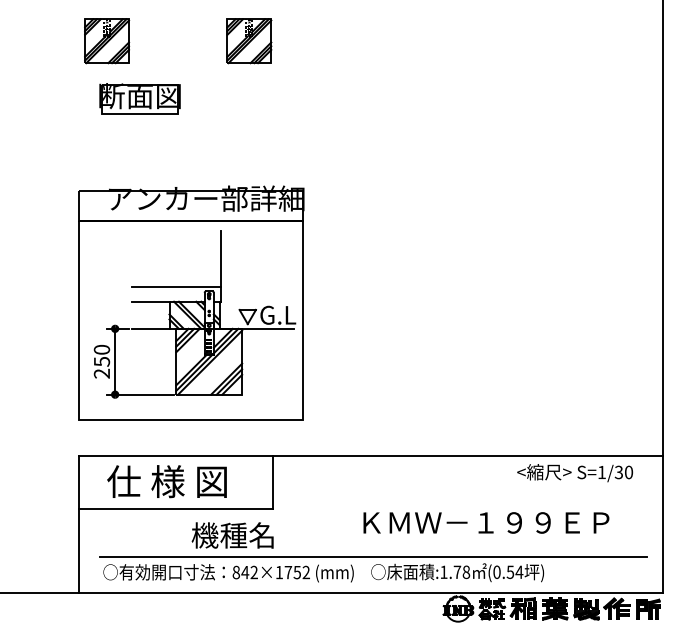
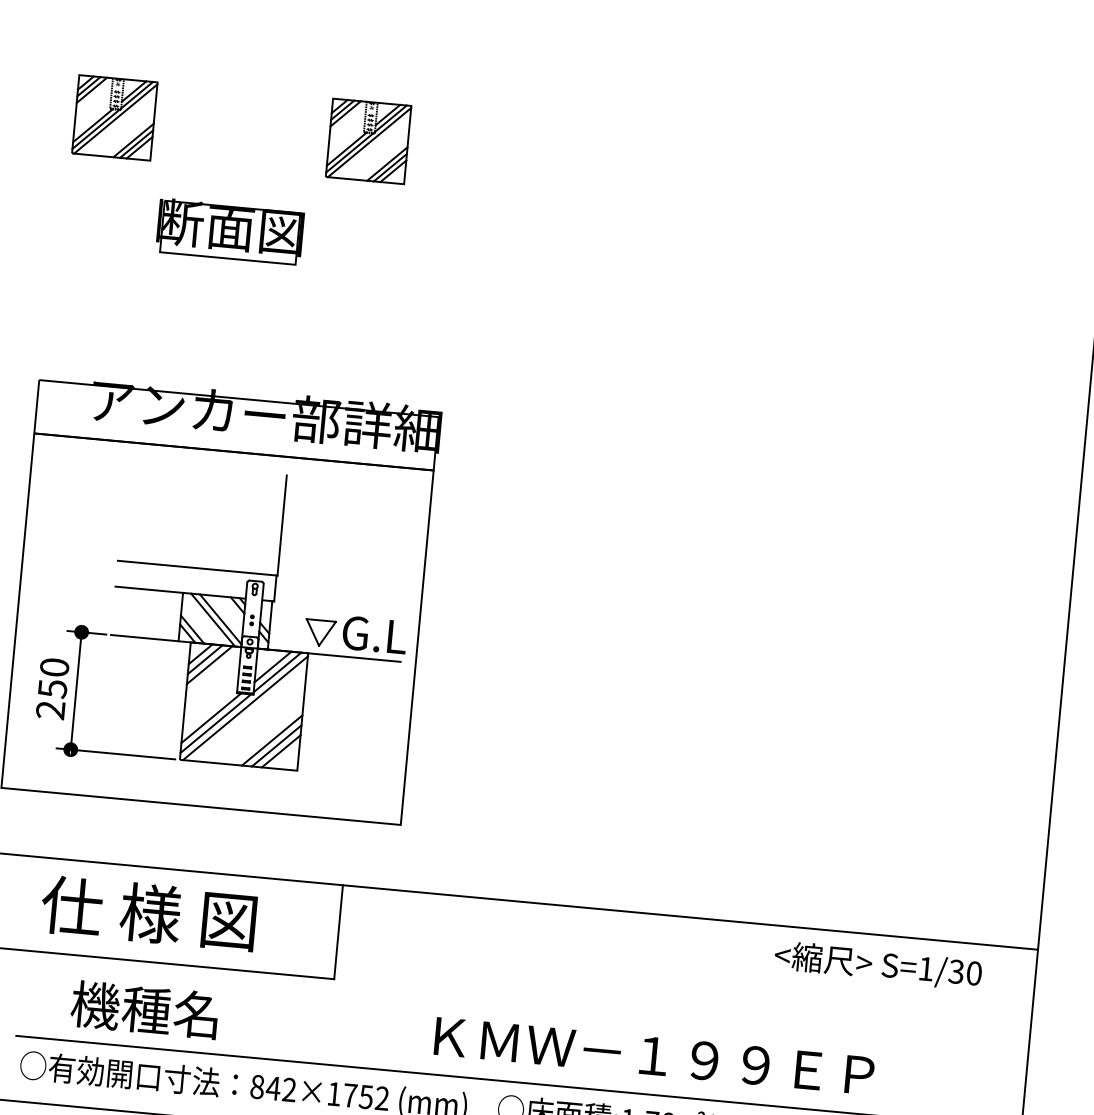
part: (139, 98) -> (229, 231), moved
text: (486, 522) -> (654, 1055), moved
text: (232, 535) -> (144, 1009), moved

